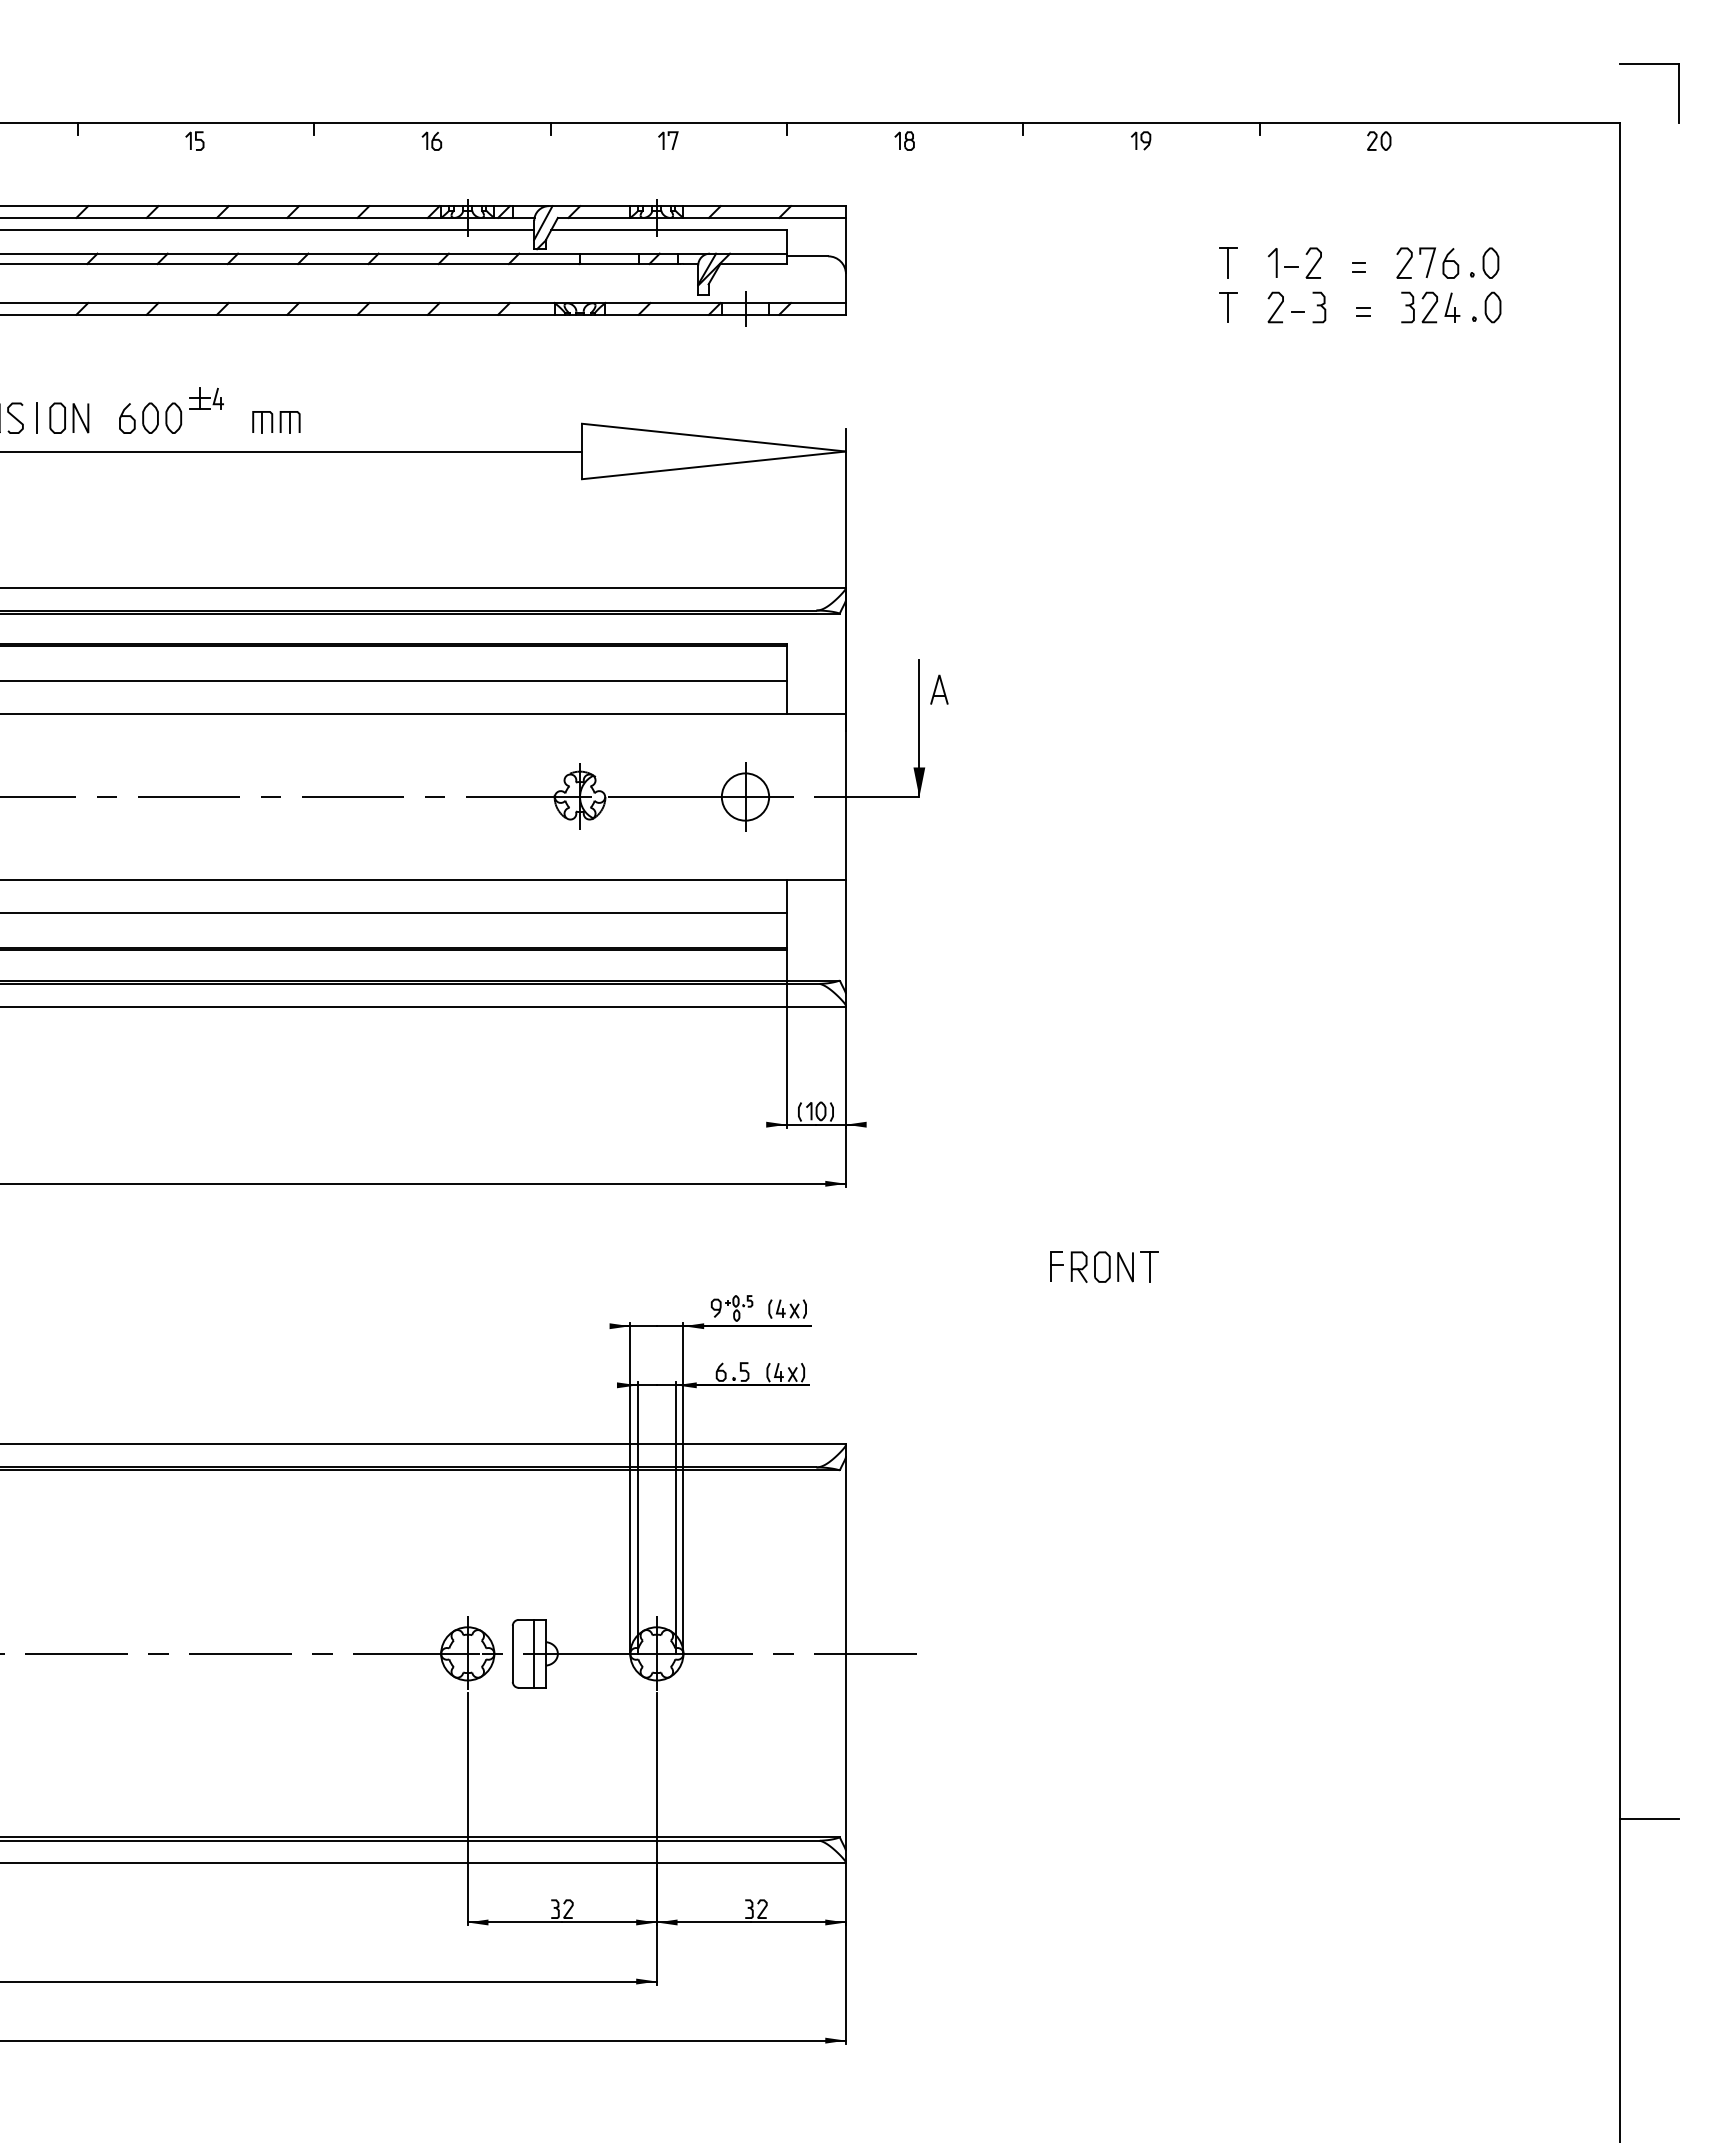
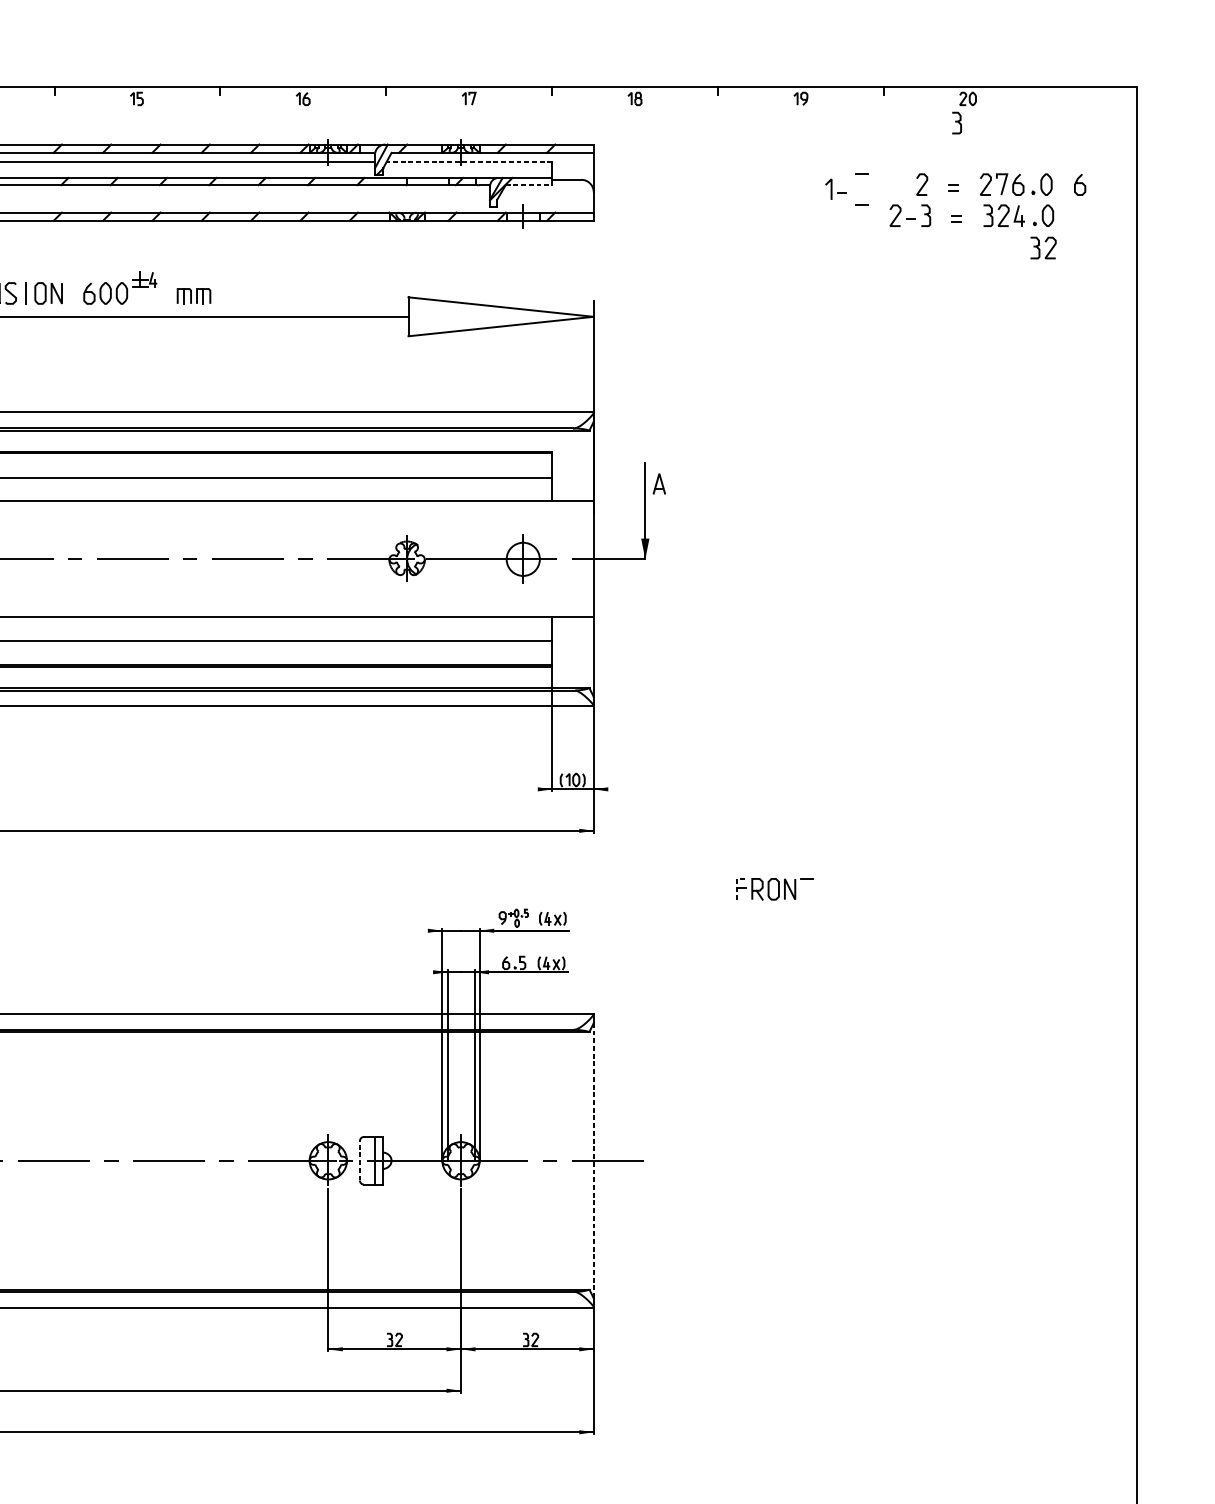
part: (1649, 64) -> (1157, 45), removed
part: (1363, 175) -> (957, 123), added
line: (669, 230) -> (469, 161), solid -> dashed
curve: (1538, 261) -> (1079, 183), added
line: (1228, 262) -> (862, 184), removed
part: (1282, 262) -> (835, 189), moved
line: (754, 264) -> (529, 185), solid -> dashed
line: (1228, 307) -> (862, 215), removed
part: (1486, 353) -> (1043, 248), added
line: (1050, 1260) -> (737, 884), solid -> dashed
line: (1149, 1266) -> (806, 888), removed
line: (512, 1653) -> (359, 1160), solid -> dashed
line: (845, 1654) -> (593, 1161), solid -> dashed
line: (1649, 1819) -> (1157, 1277), removed

